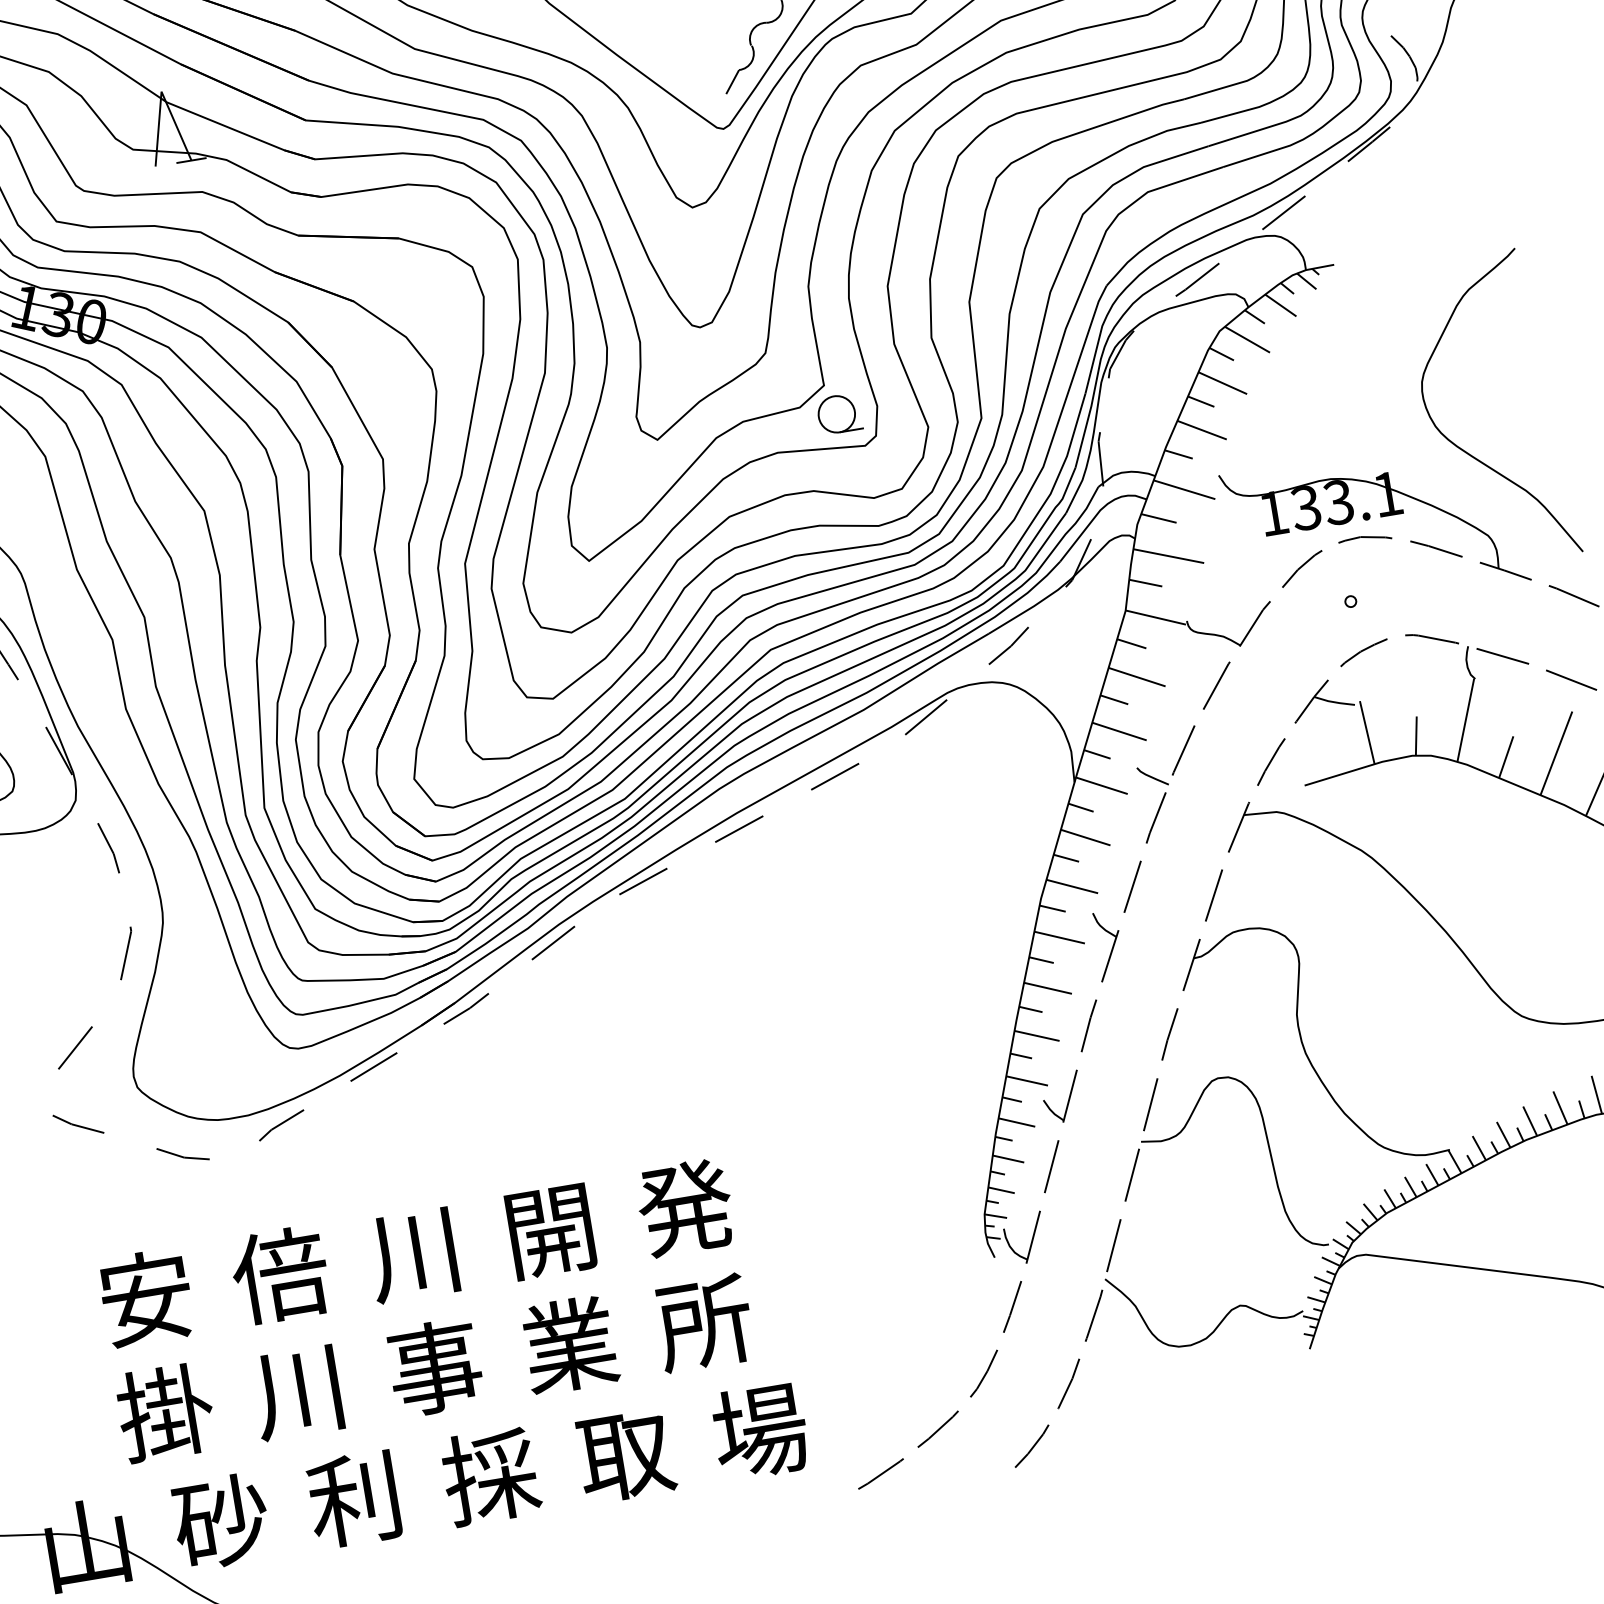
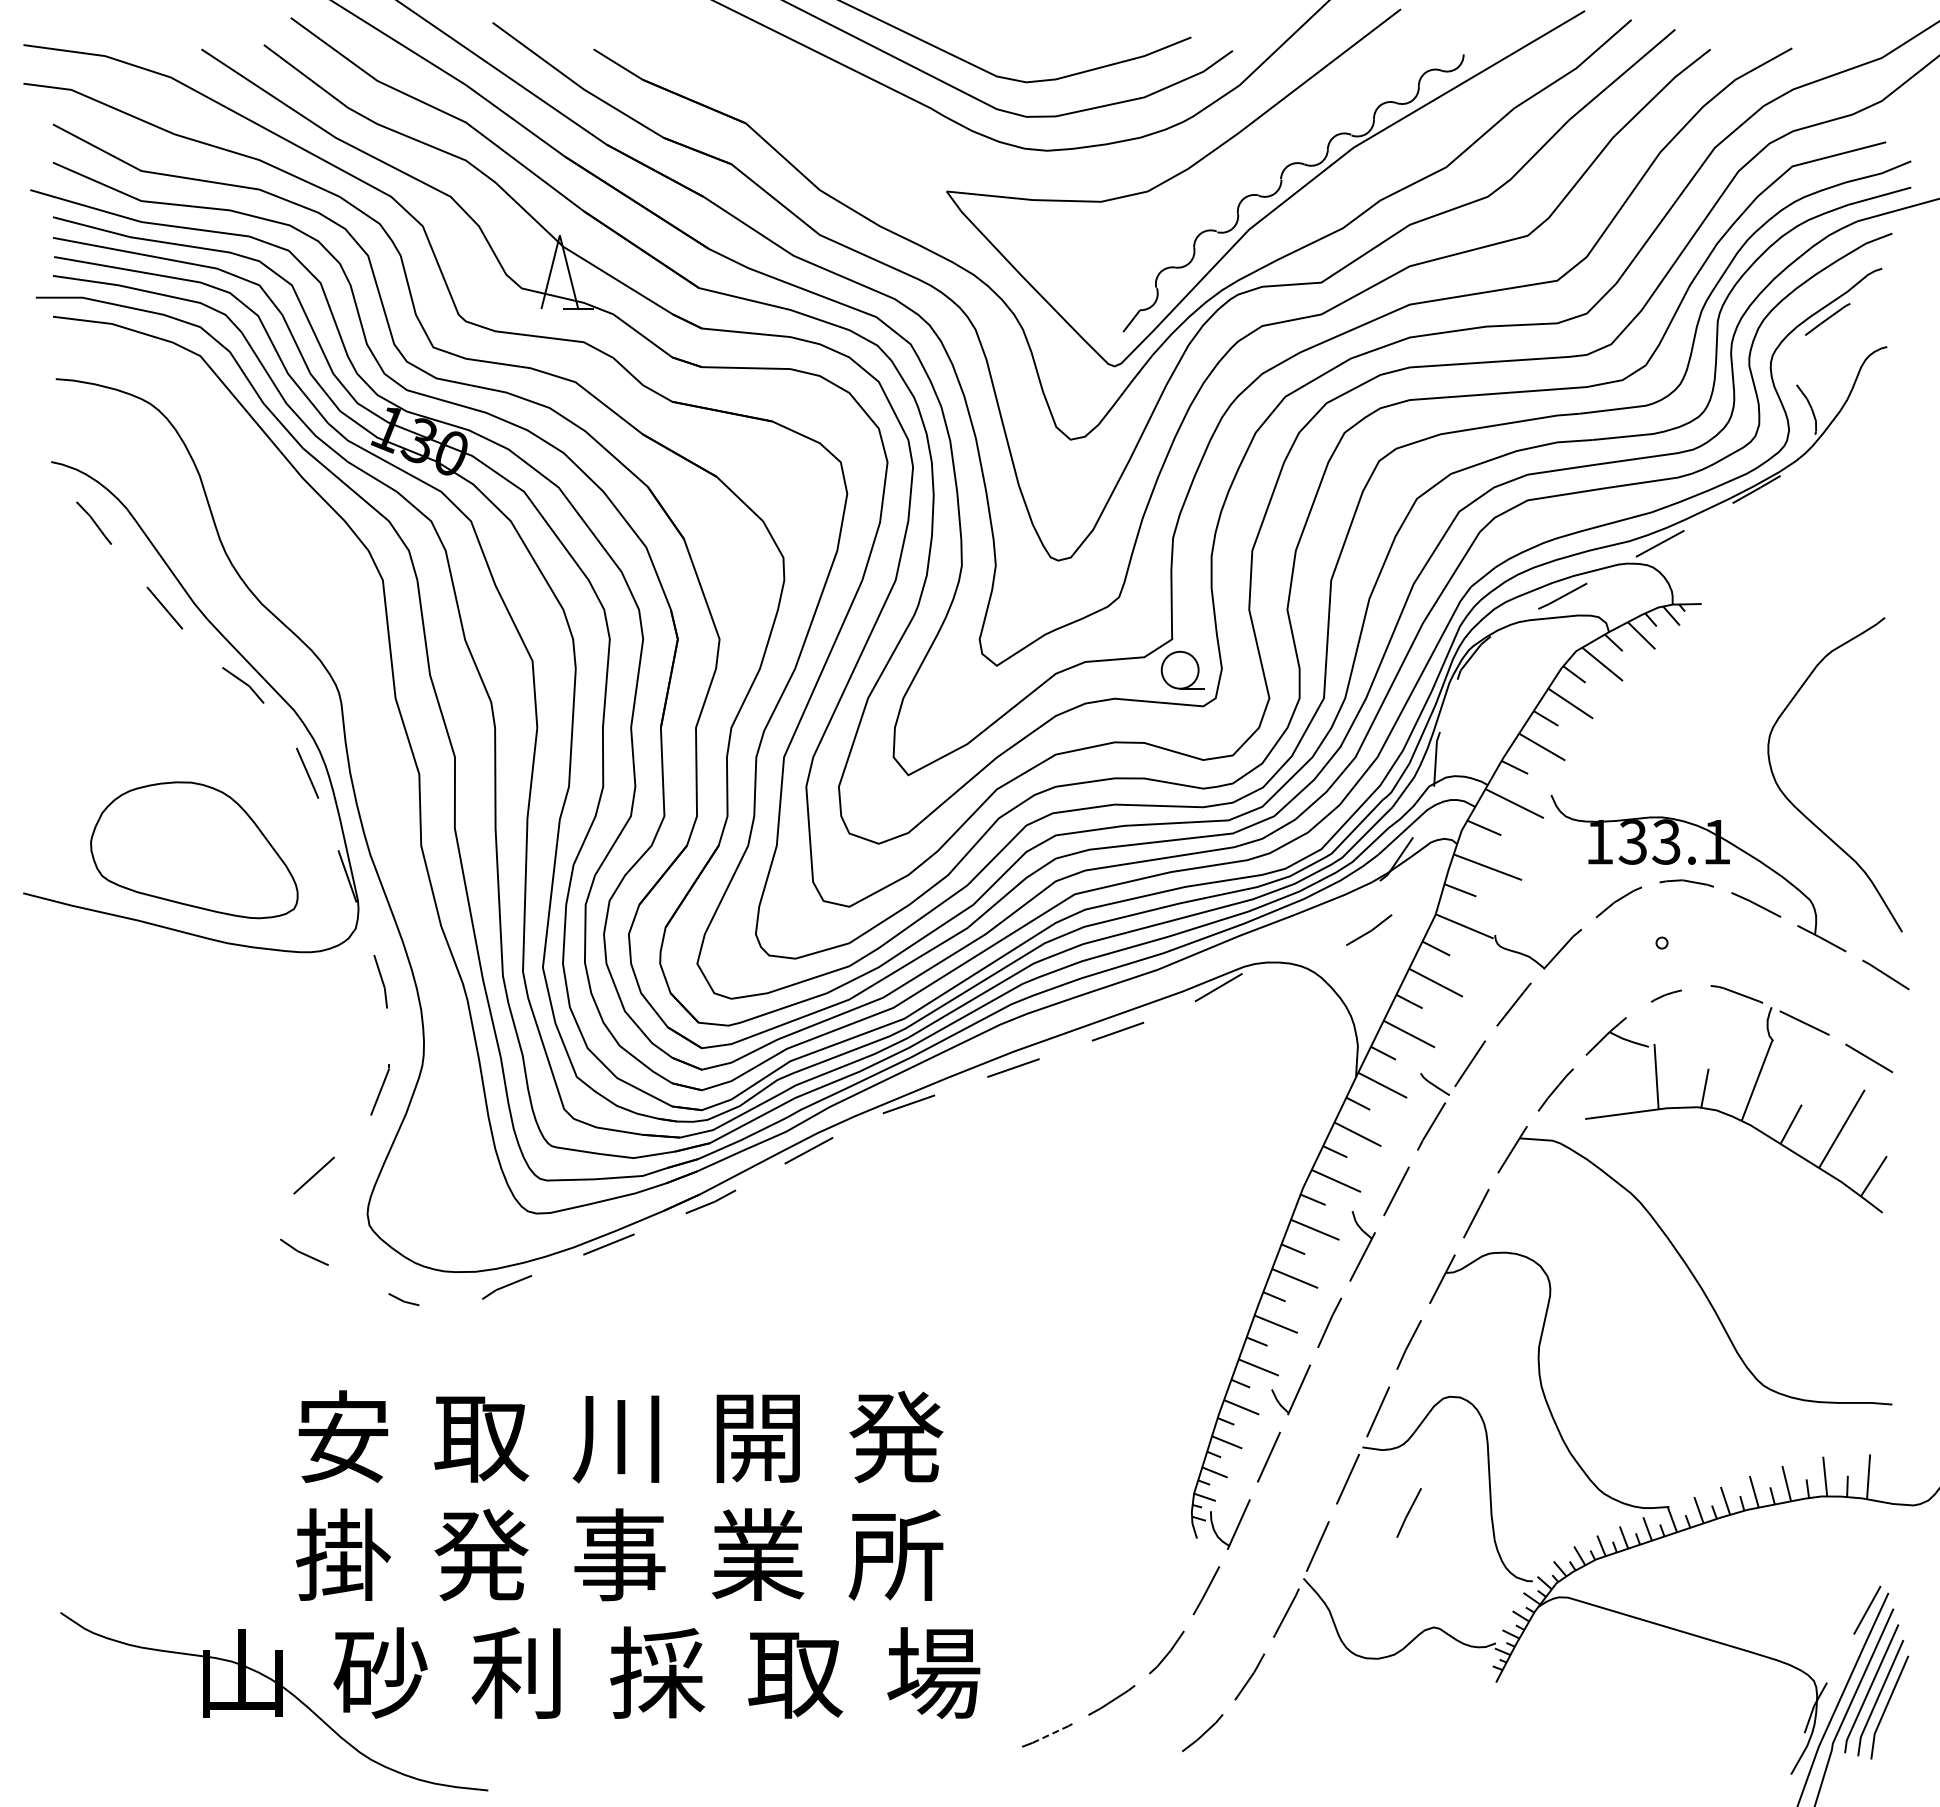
part: (1009, 645) -> (1369, 929), moved
part: (1363, 651) -> (1666, 995), size x0.6
part: (182, 1154) -> (403, 1299), size x0.6
line: (1196, 1197) -> (1408, 1512), added
text: (281, 1274) -> (481, 1436), 倍 -> 取
text: (300, 1389) -> (481, 1554), 川 -> 発
line: (884, 1472) -> (1050, 1734), solid -> dashed

